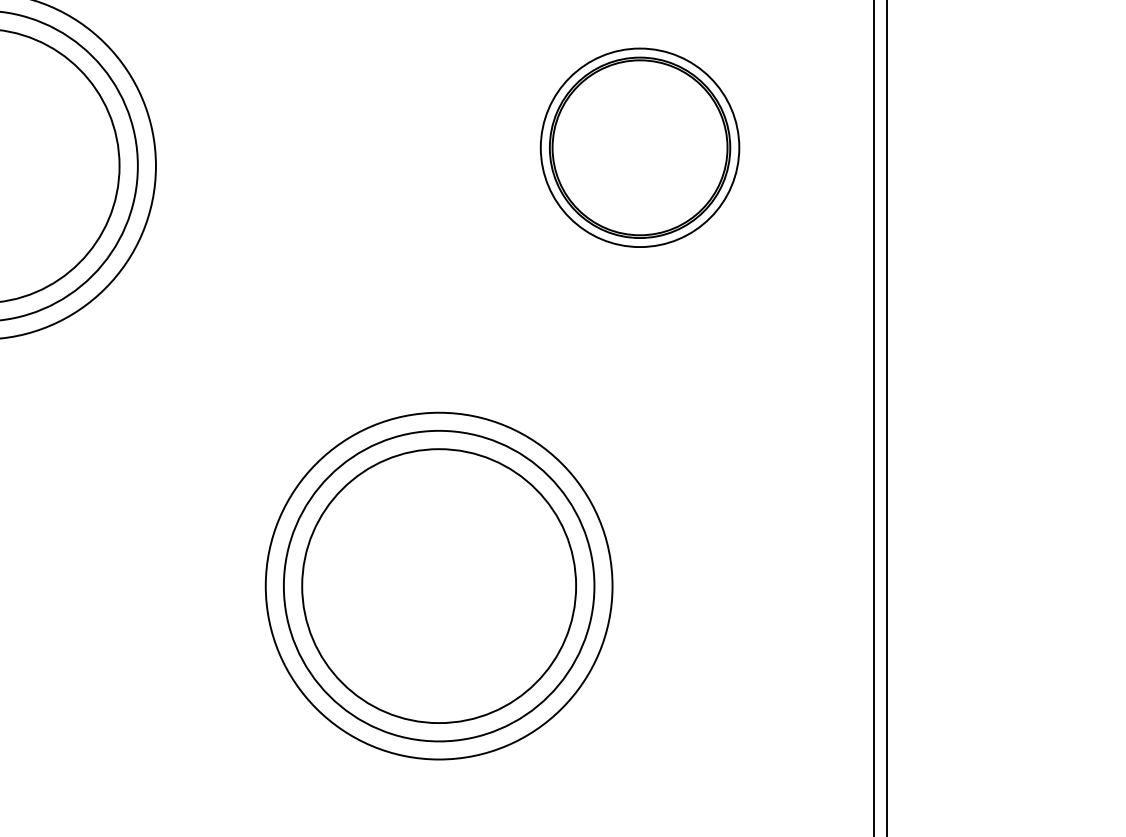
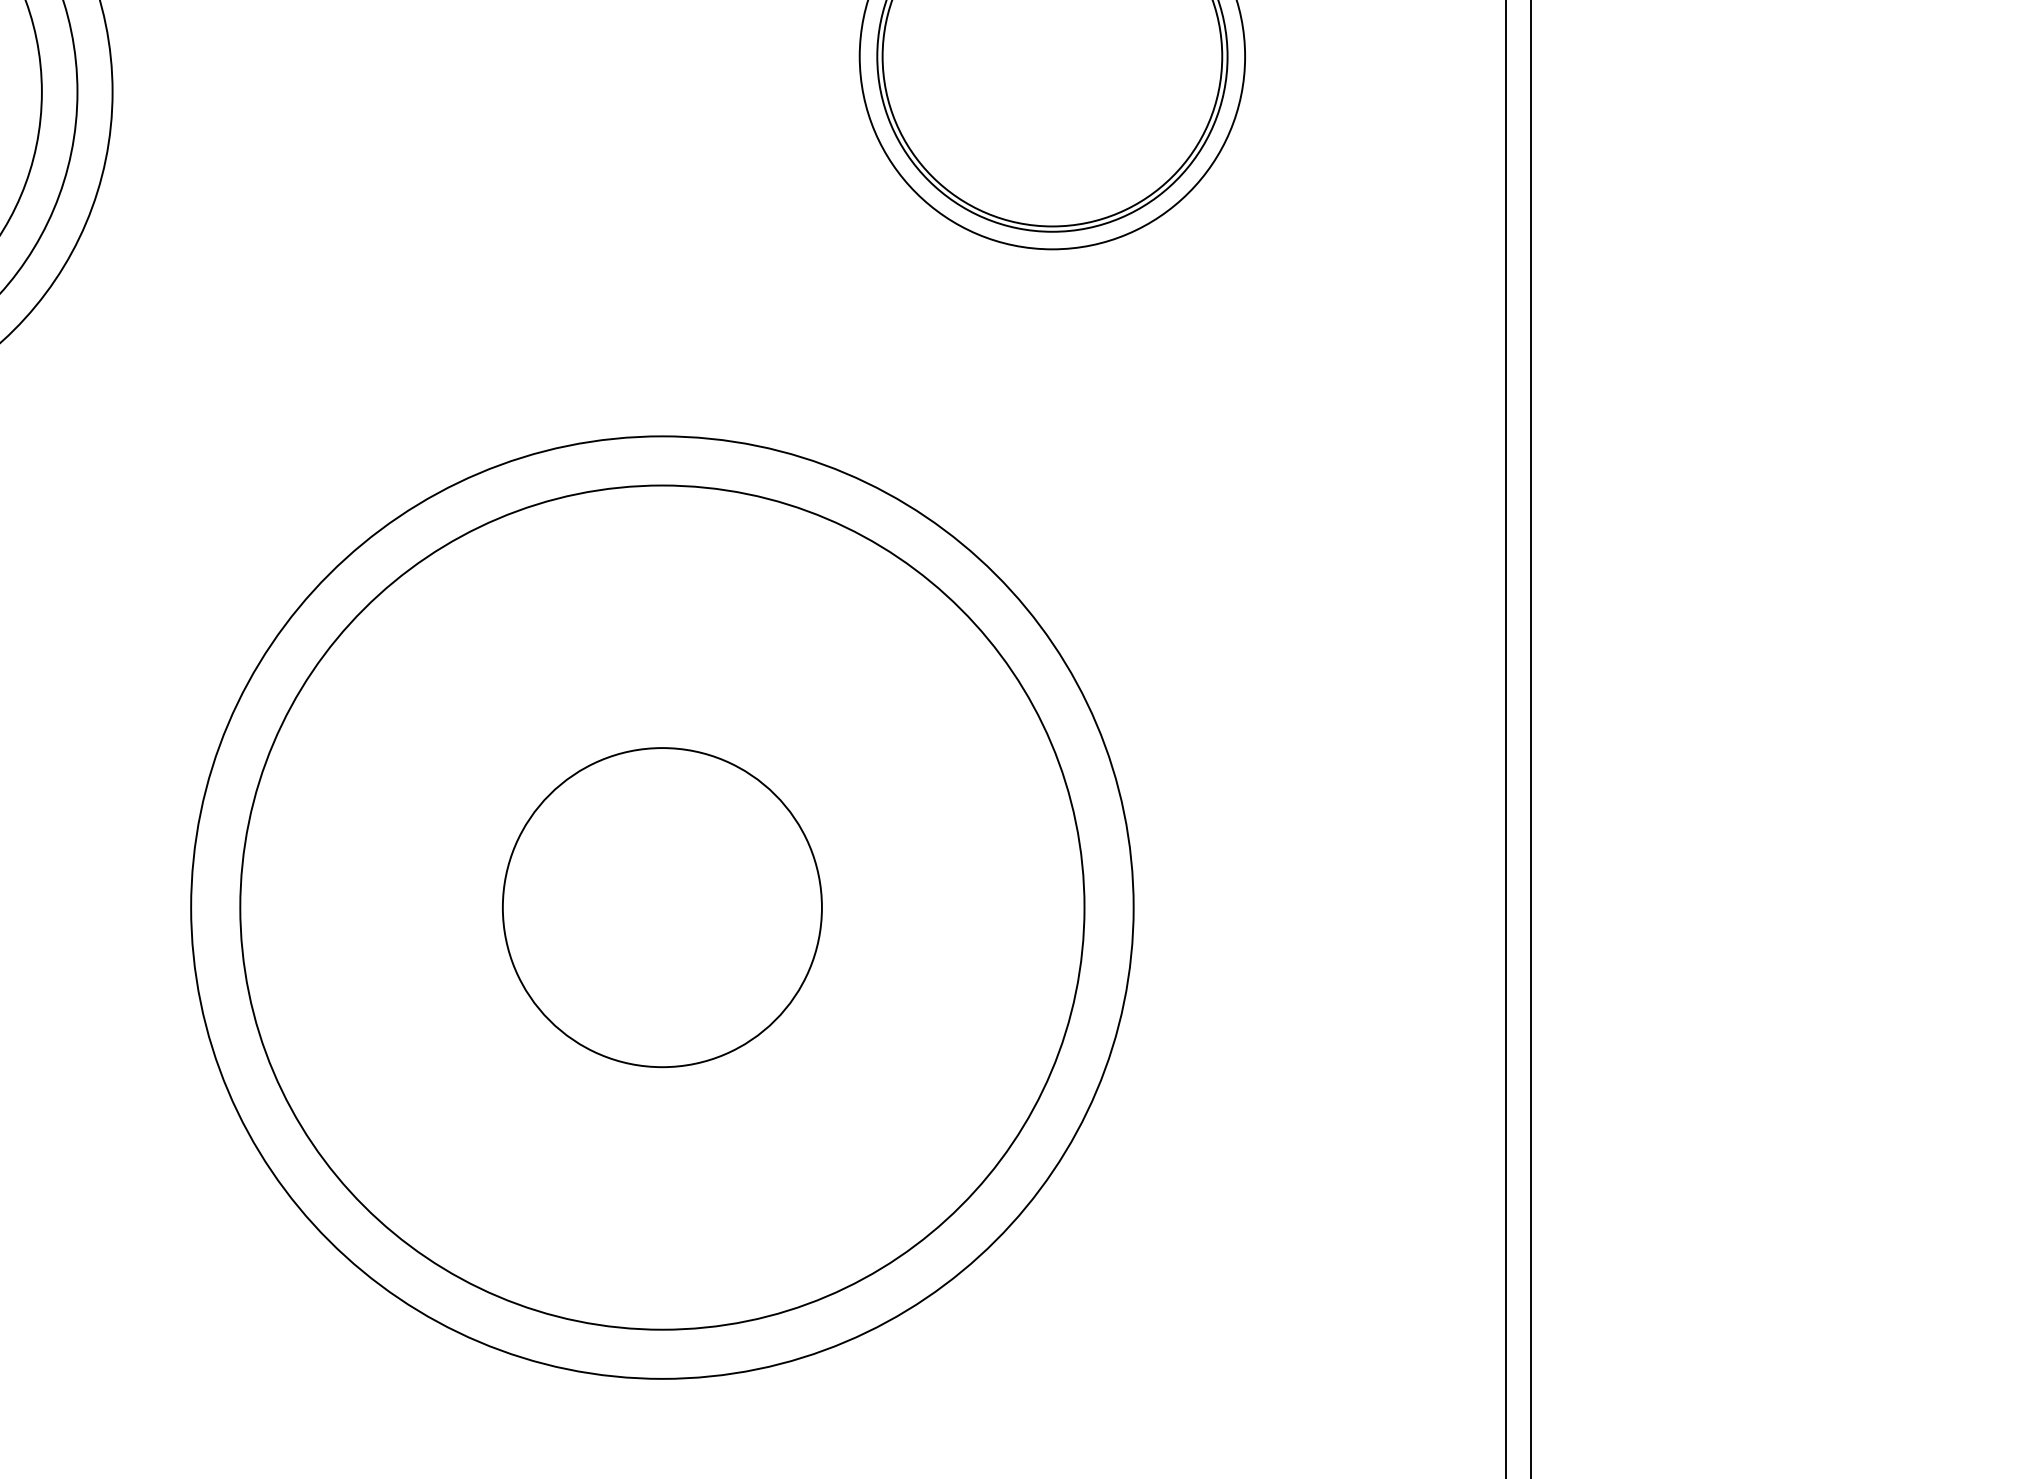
circle: (438, 585) -> (661, 906), size x1.4
circle: (438, 585) -> (661, 906), size x1.4
circle: (439, 586) -> (663, 908), size x0.6

